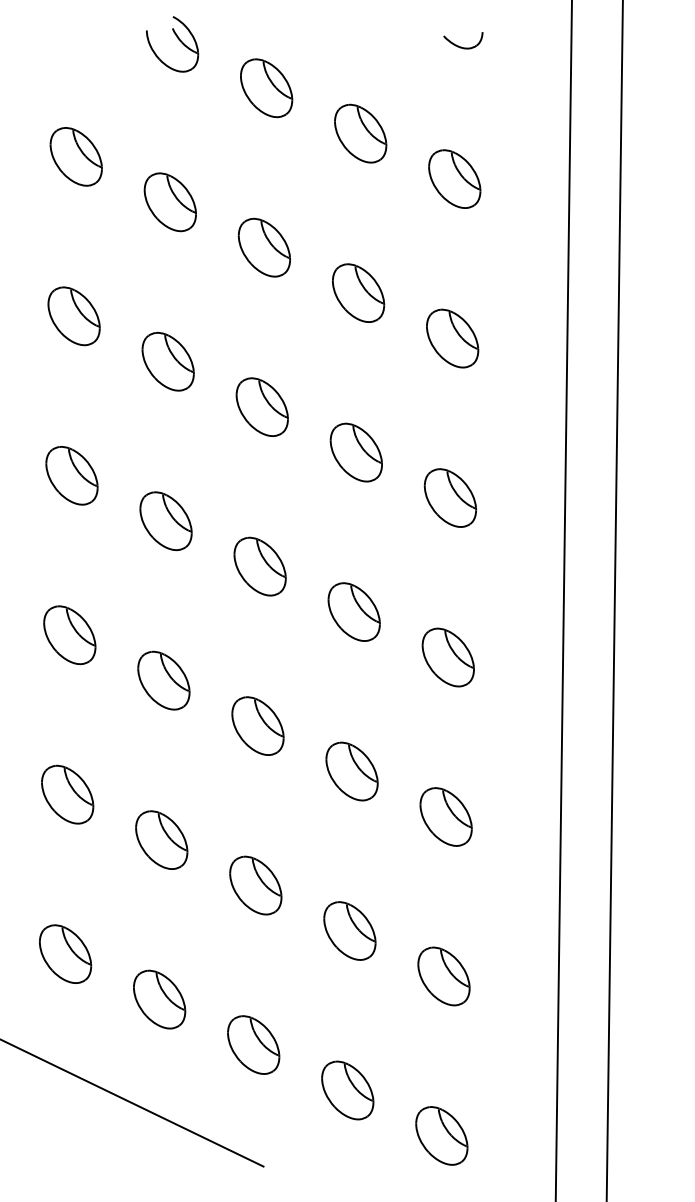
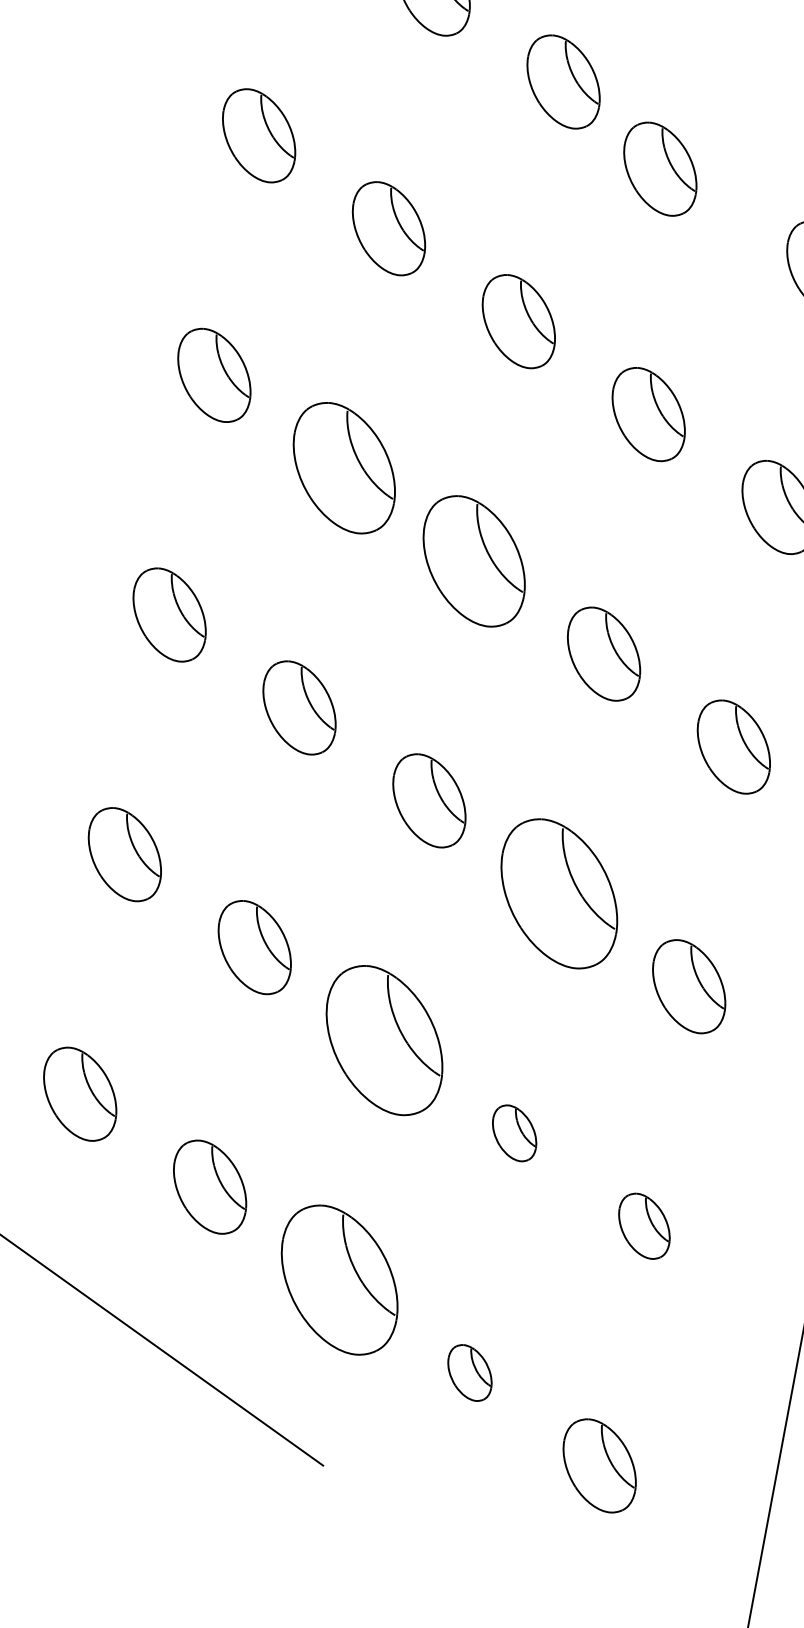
part: (358, 292) -> (660, 168), moved
part: (165, 521) -> (343, 468), size x1.4
part: (259, 566) -> (473, 560), size x1.4
part: (351, 771) -> (558, 893), size x1.6
part: (255, 885) -> (384, 1040), size x1.6
part: (349, 930) -> (514, 1132), size x0.6
part: (443, 976) -> (643, 1226), size x0.7
part: (253, 1044) -> (339, 1279), size x1.6
part: (347, 1090) -> (469, 1372), size x0.6

